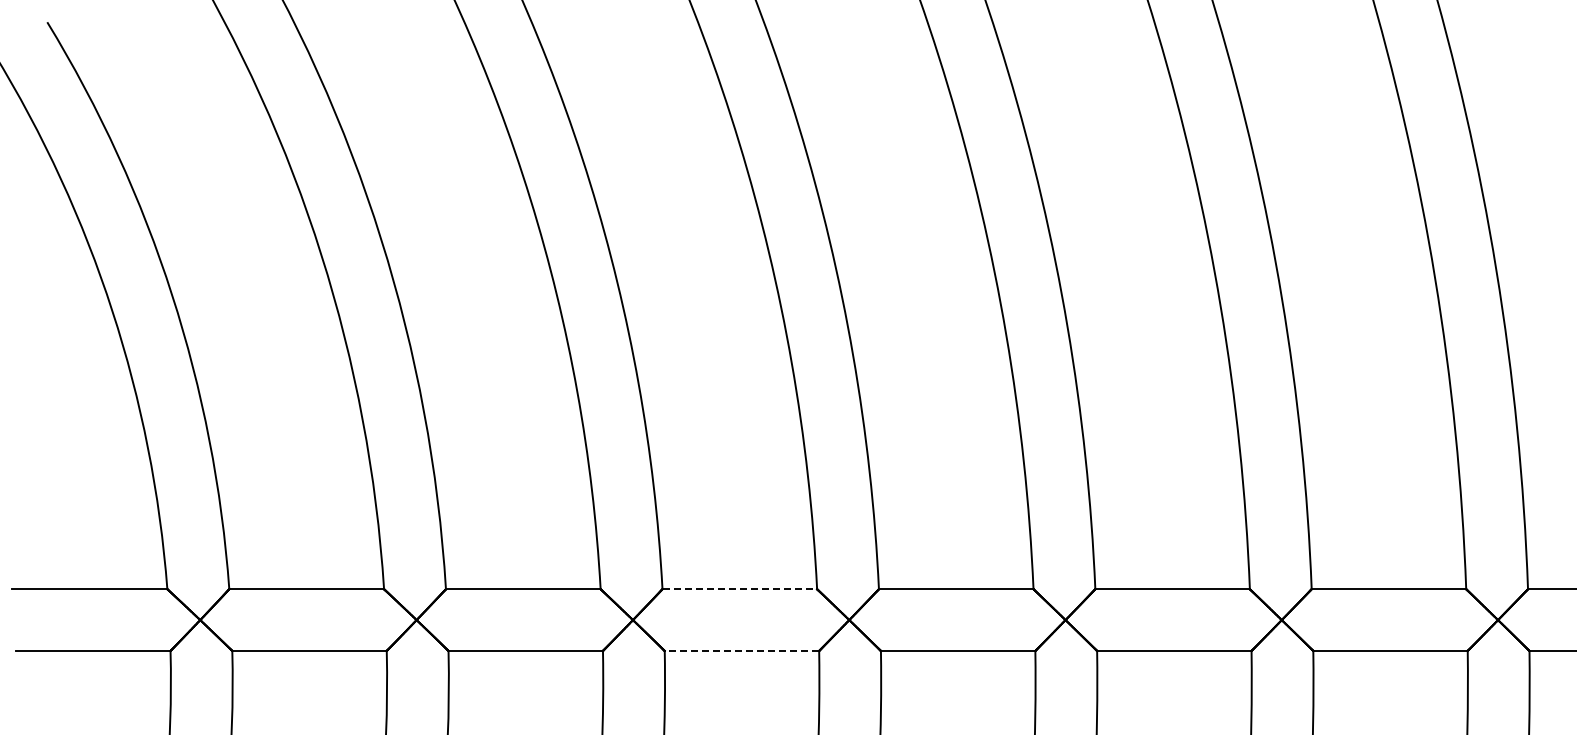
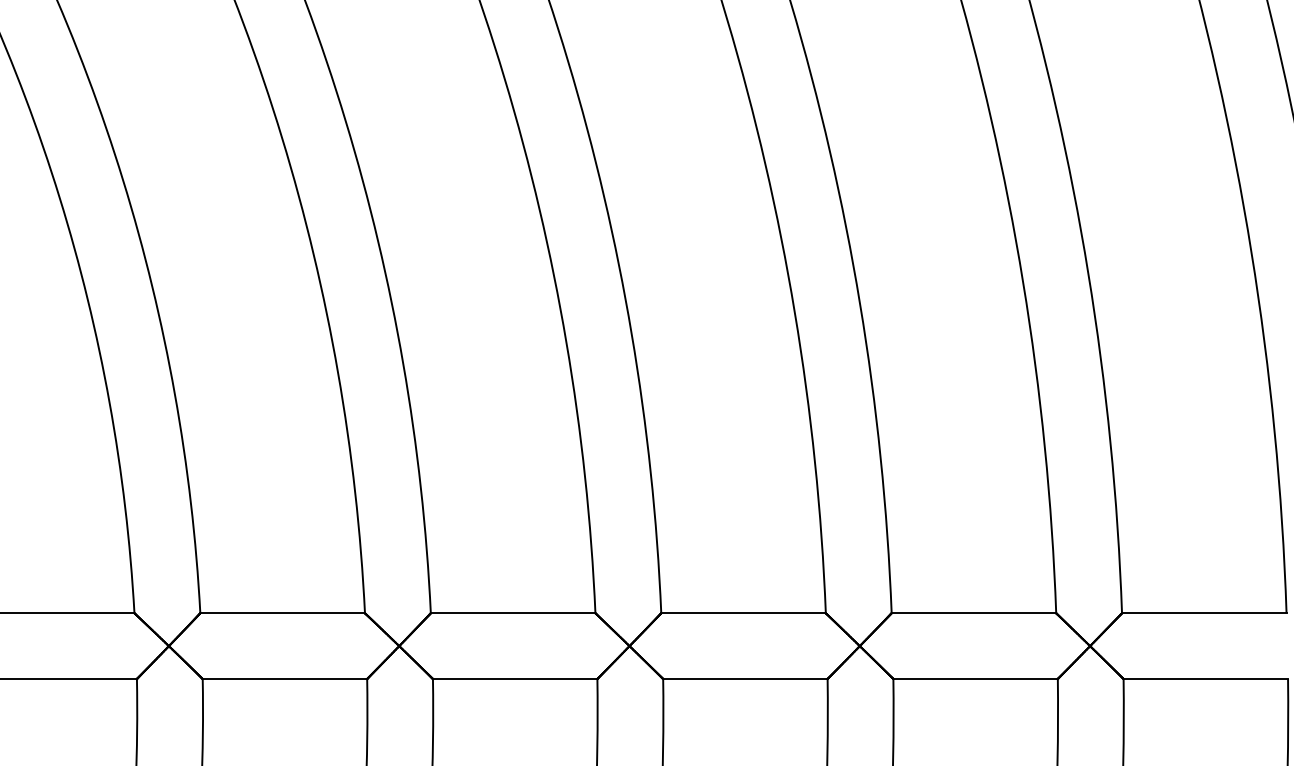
line: (740, 589) -> (283, 613), dashed -> solid
line: (741, 650) -> (284, 678), dashed -> solid

